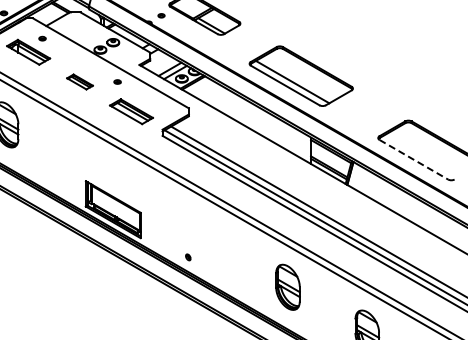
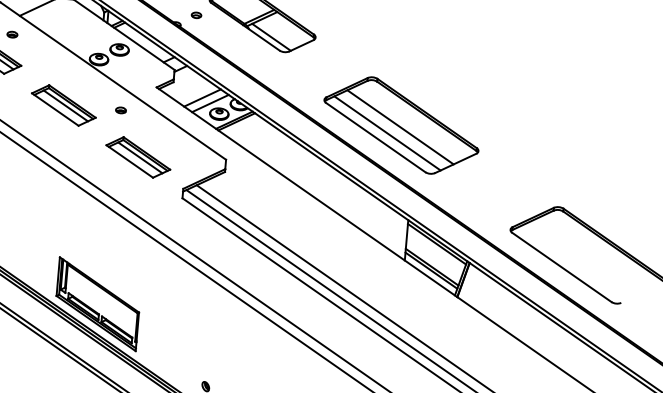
line: (300, 77) -> (400, 127), added
part: (79, 81) -> (63, 104), size x1.67
line: (413, 159) -> (561, 266), dashed -> solid

